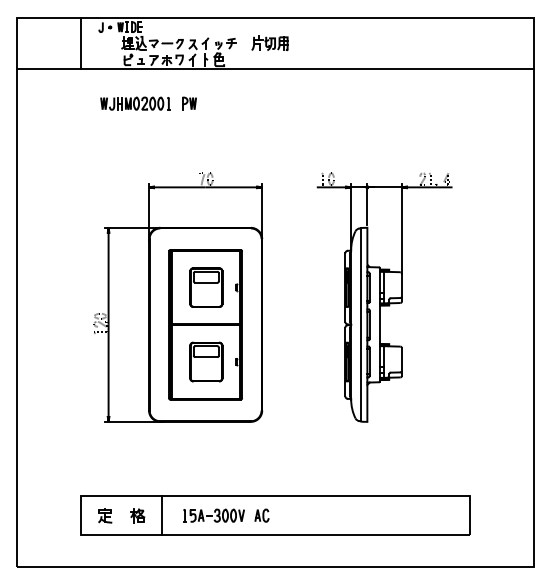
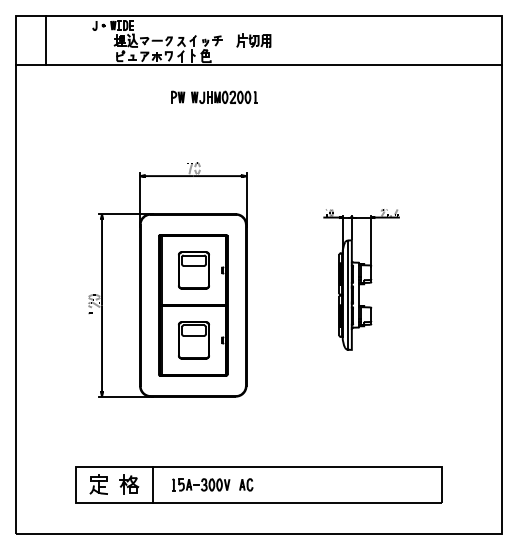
line: (81, 43) -> (46, 40), moved
part: (135, 103) -> (224, 97), moved
part: (384, 297) -> (361, 279), size x0.6
part: (105, 515) -> (99, 484), size x1.4
part: (137, 515) -> (129, 484), size x1.4

